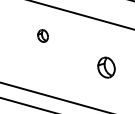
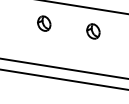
part: (43, 35) -> (44, 23), size x1.67
part: (106, 67) -> (93, 31), moved

